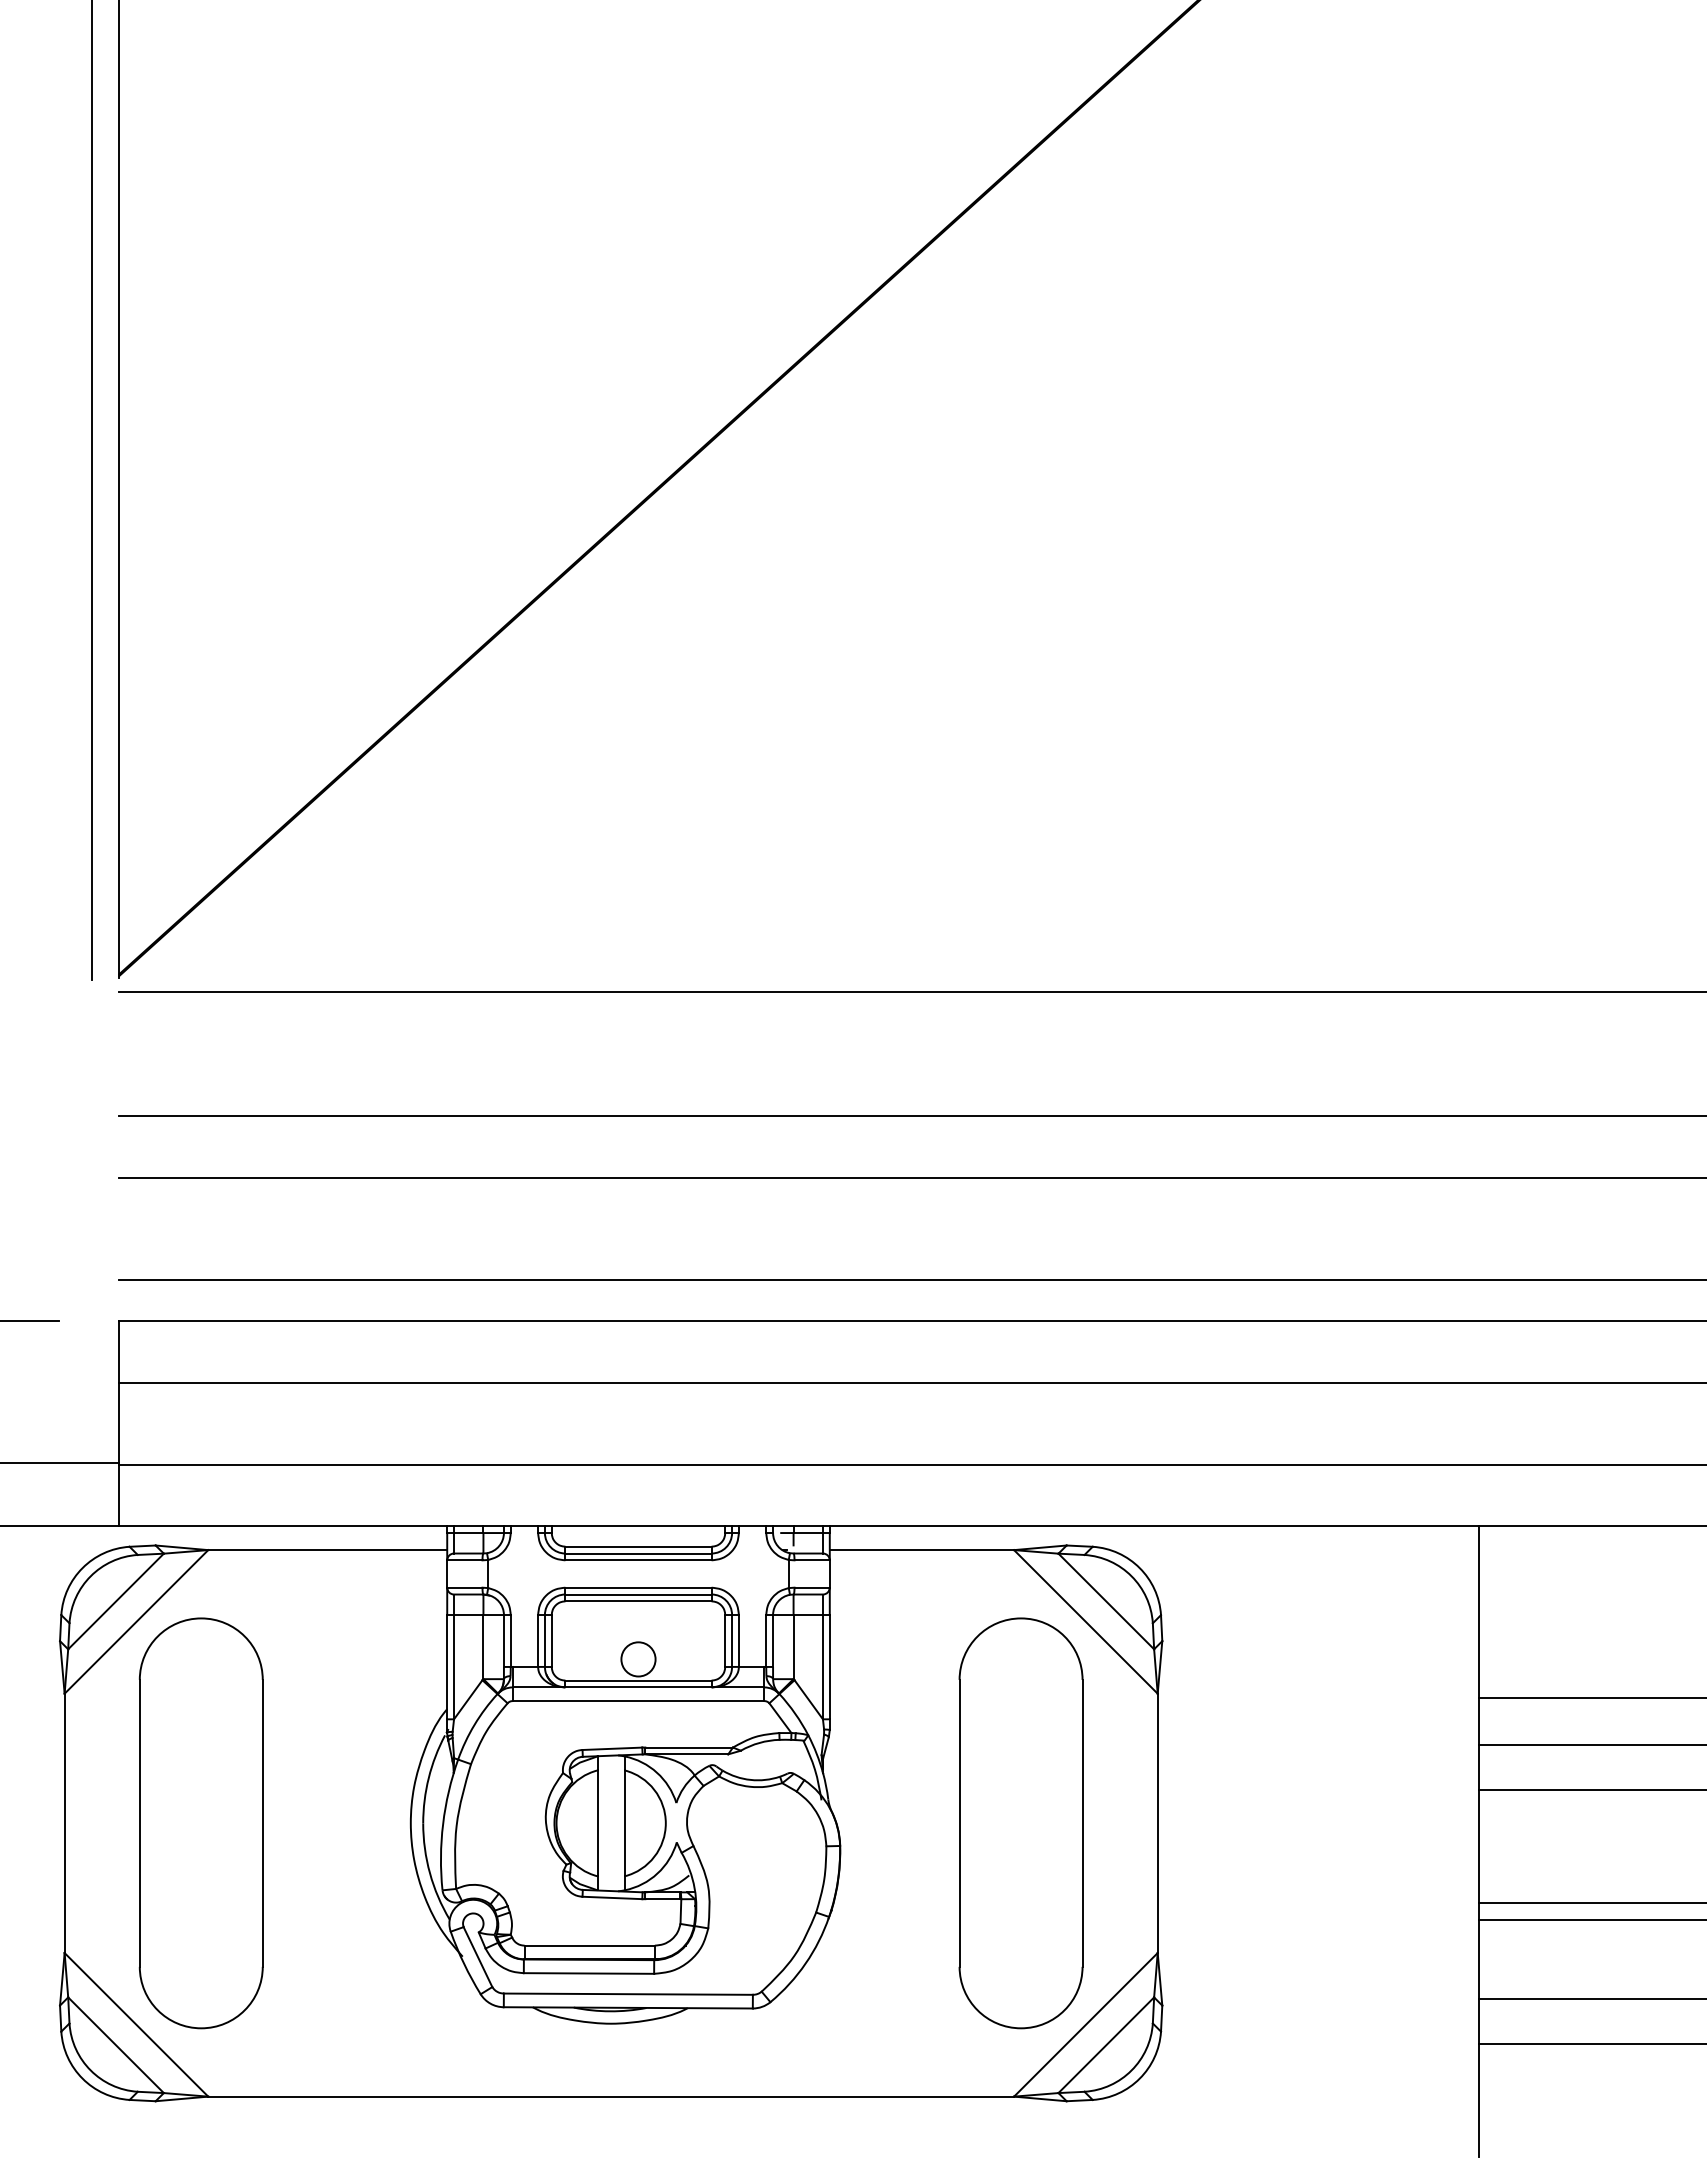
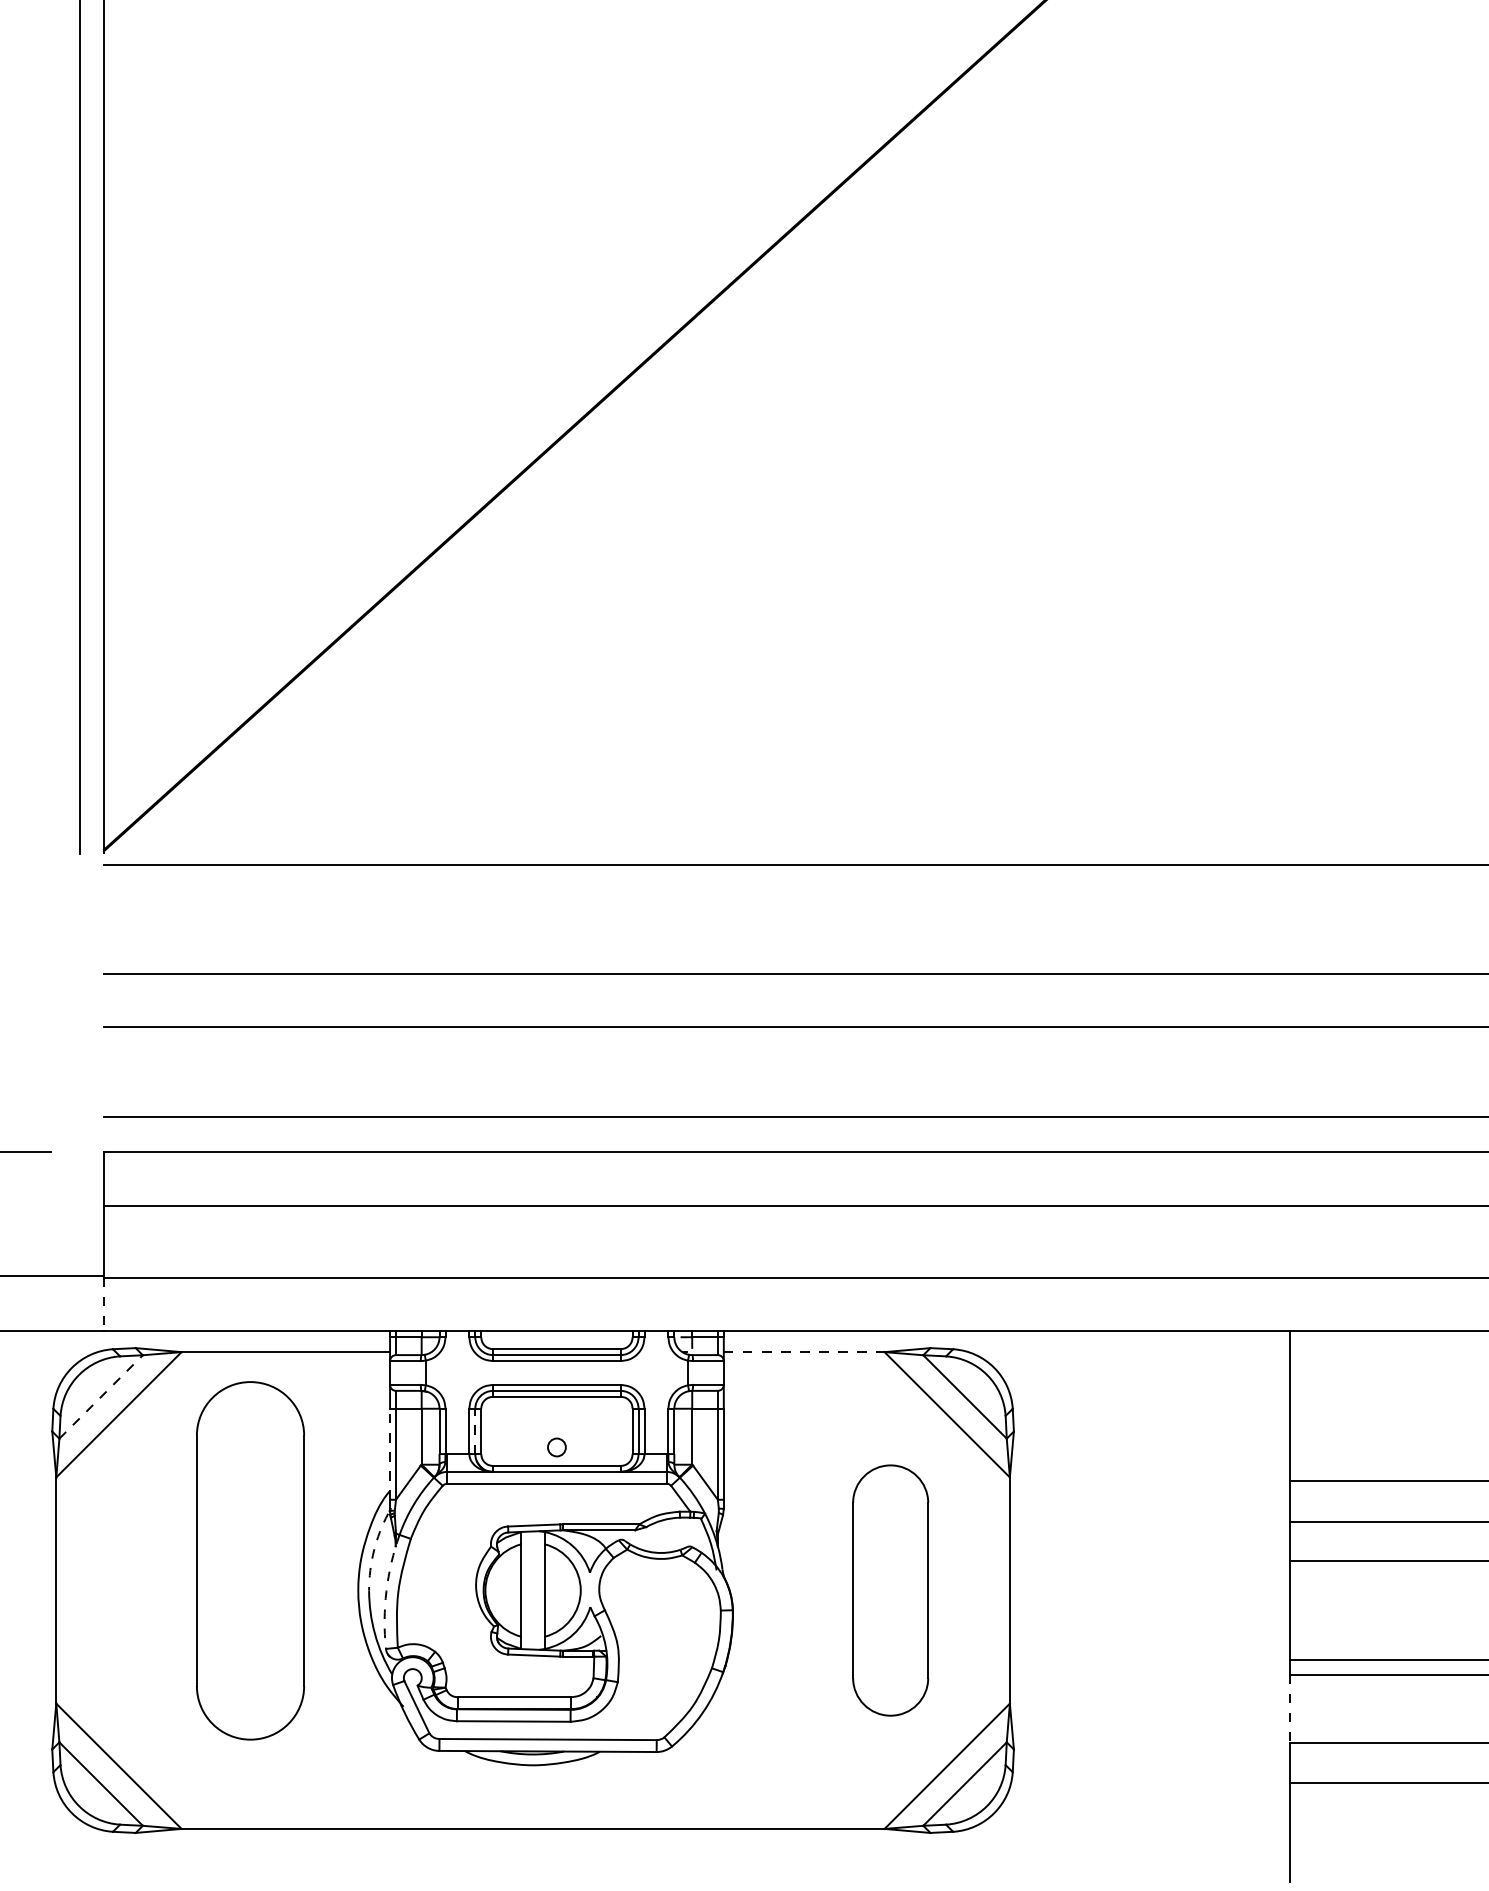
line: (119, 1495) -> (104, 1304), solid -> dashed
line: (922, 1550) -> (804, 1352), solid -> dashed
line: (116, 1601) -> (101, 1396), solid -> dashed
line: (544, 1640) -> (474, 1430), solid -> dashed
circle: (638, 1659) -> (556, 1447), size x0.6
line: (447, 1666) -> (390, 1453), solid -> dashed
arc: (428, 1778) -> (373, 1551), solid -> dashed
part: (200, 1823) -> (249, 1560), moved
part: (1020, 1823) -> (890, 1590), size x0.7
arc: (443, 1824) -> (386, 1591), solid -> dashed
line: (1478, 1959) -> (1289, 1709), solid -> dashed

